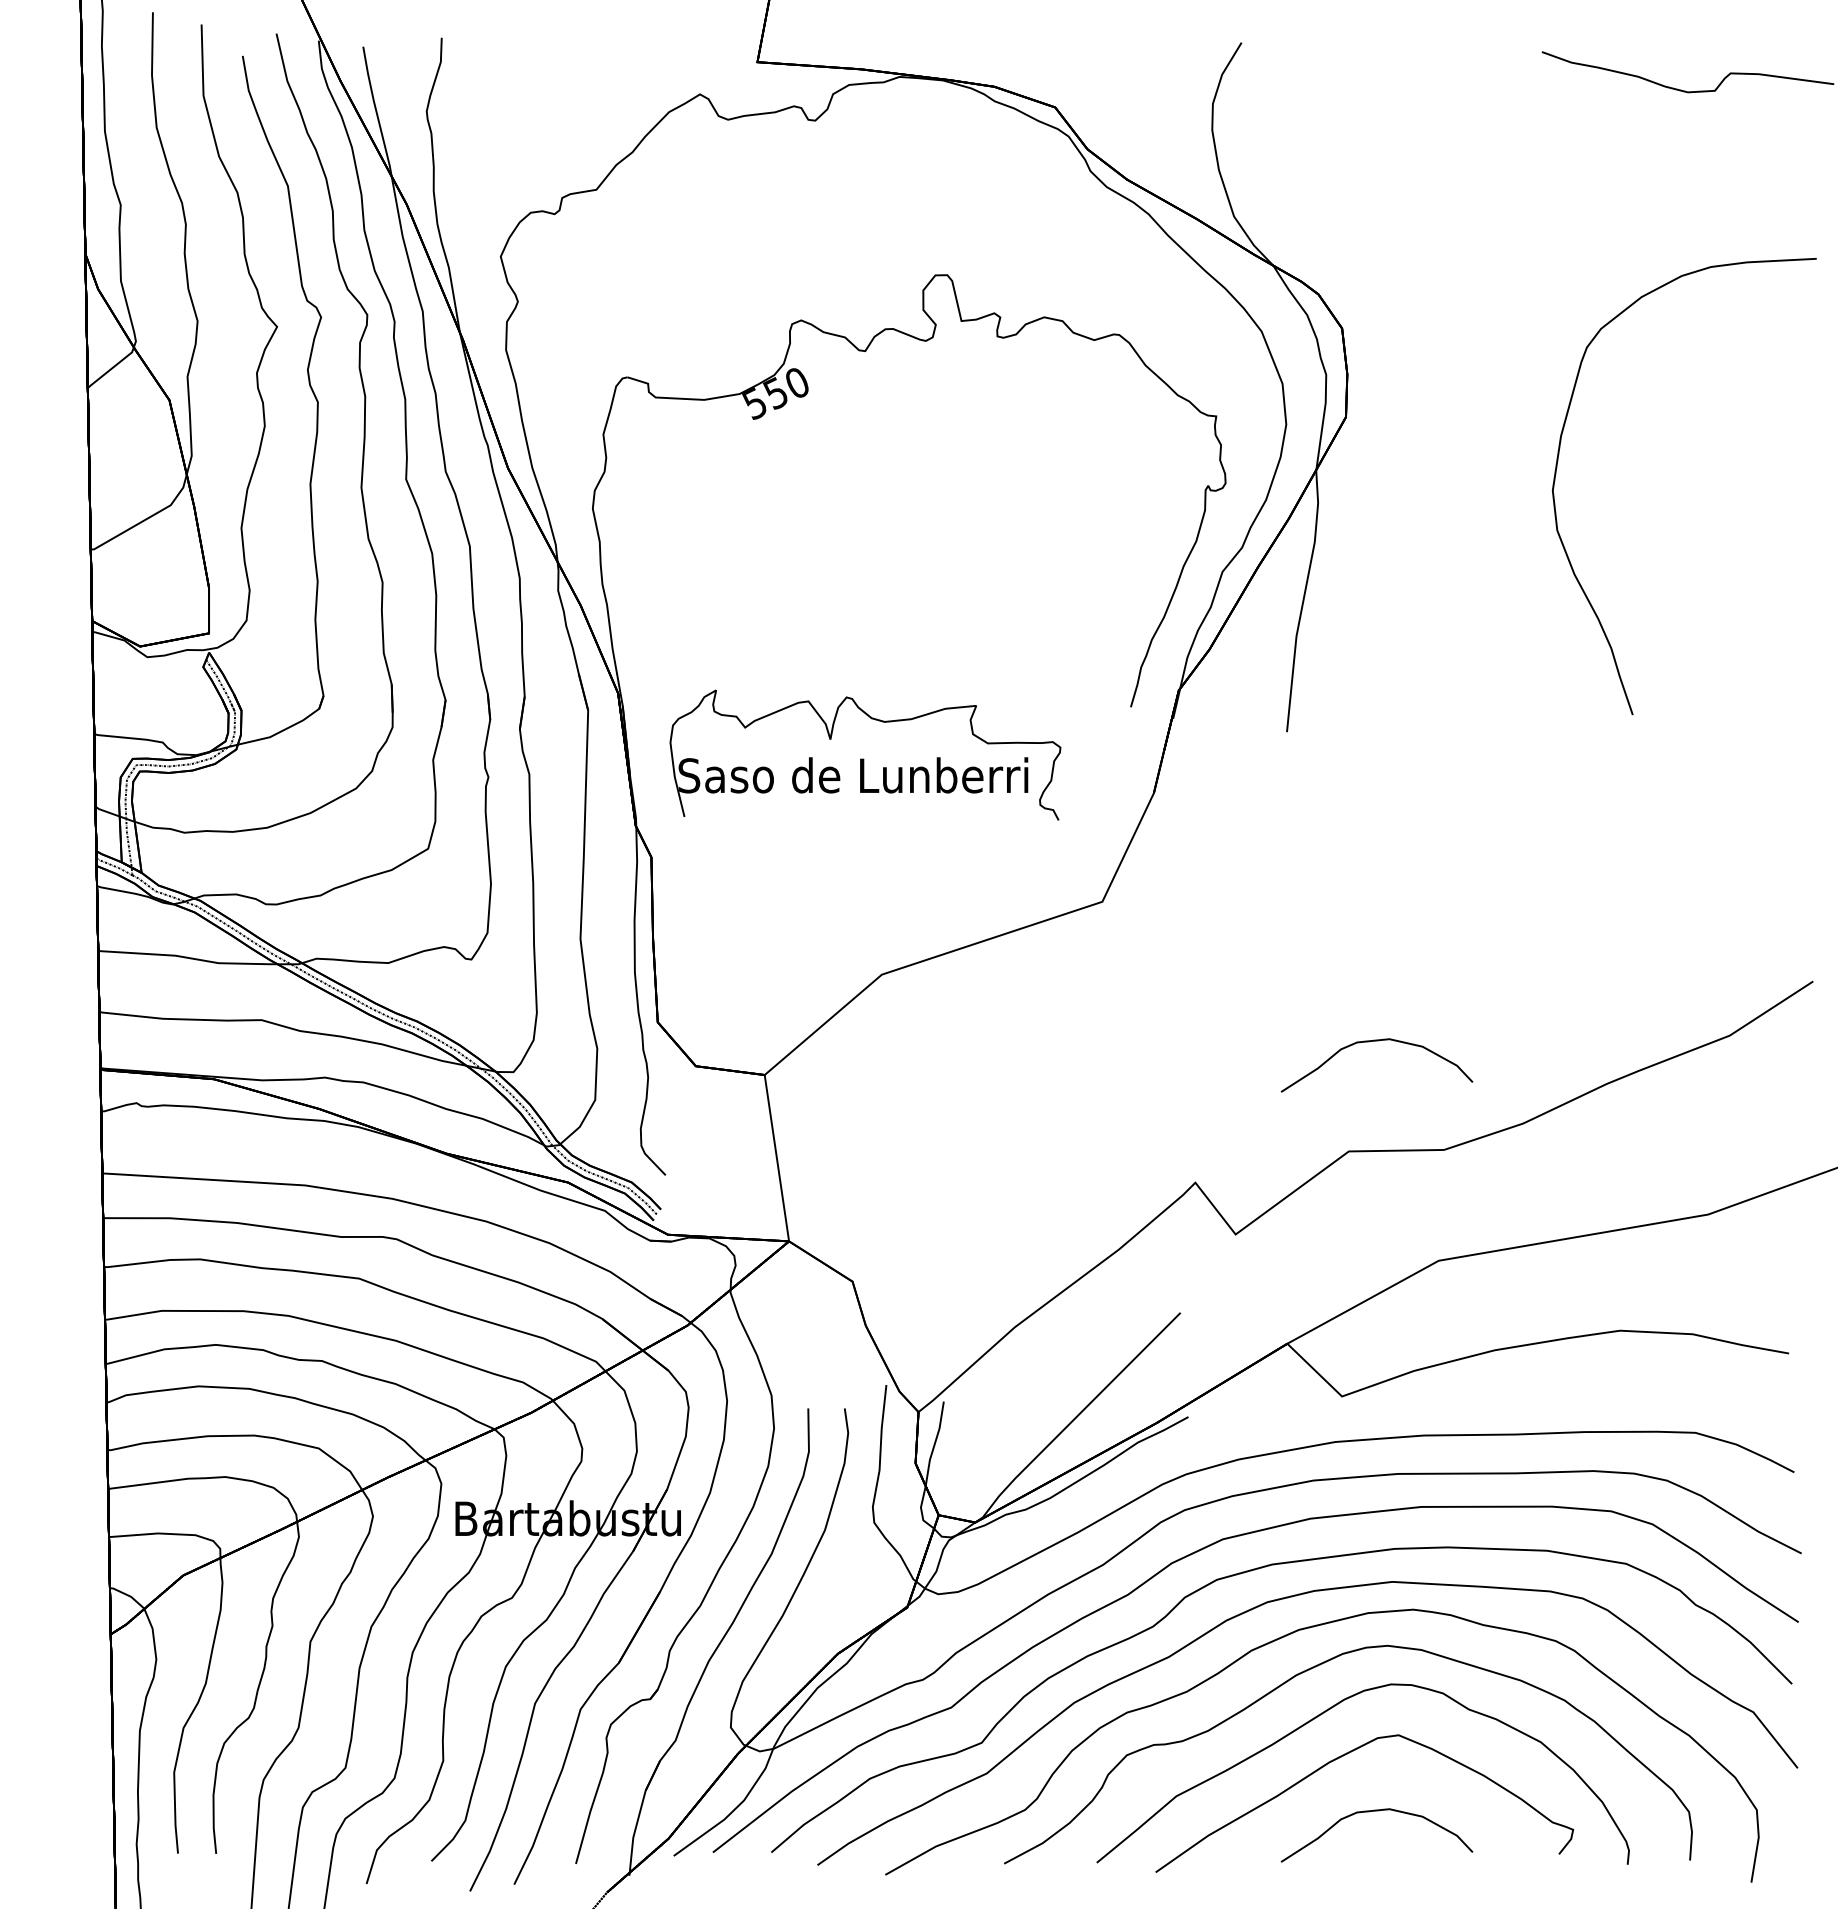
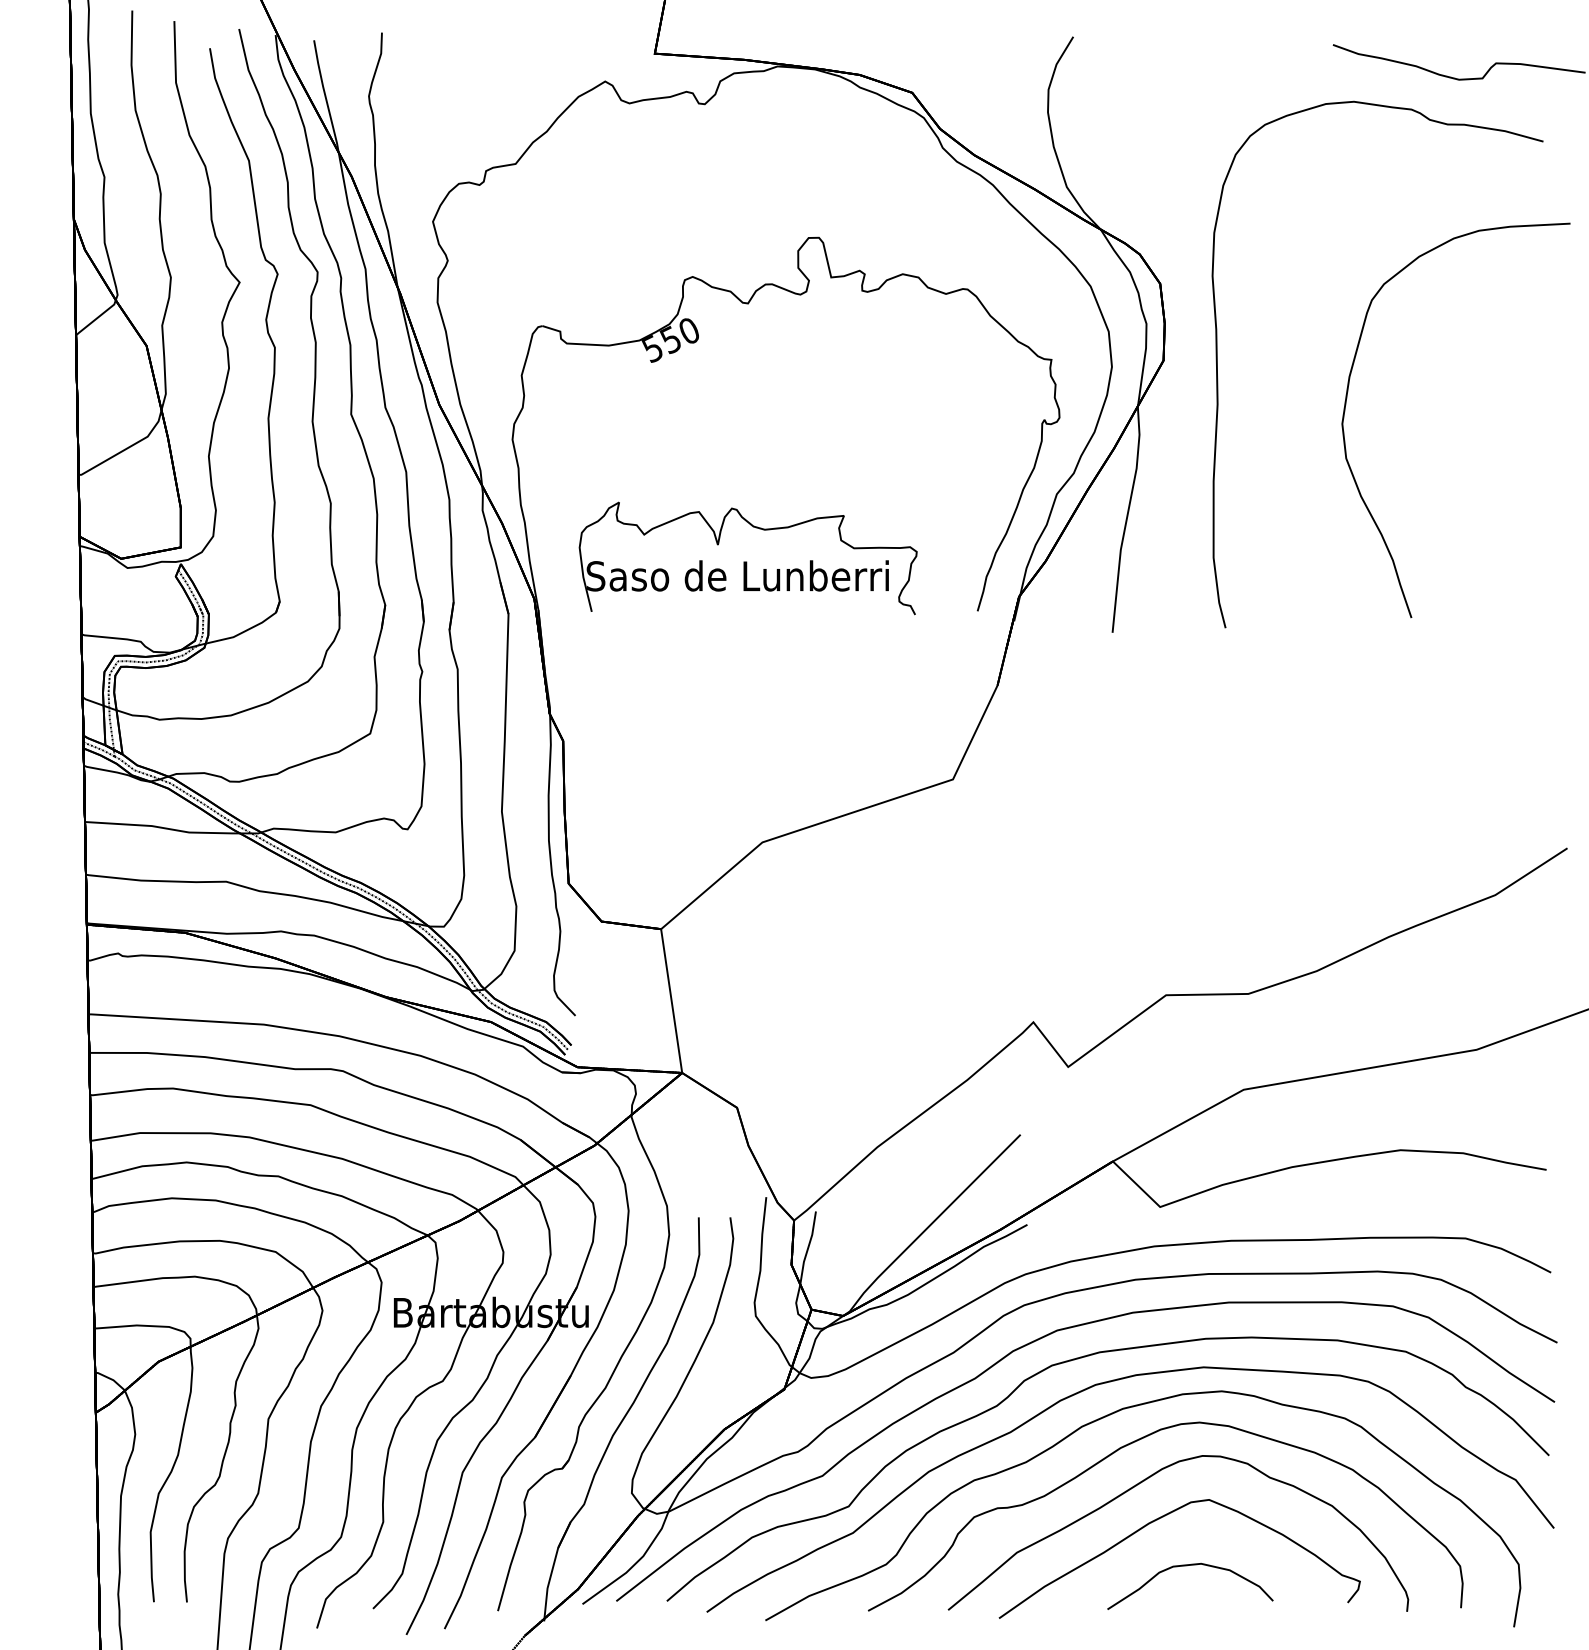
curve: (1408, 421) -> (1217, 364), added
part: (865, 754) -> (748, 557), moved
part: (1376, 1041) -> (1189, 900), removed

